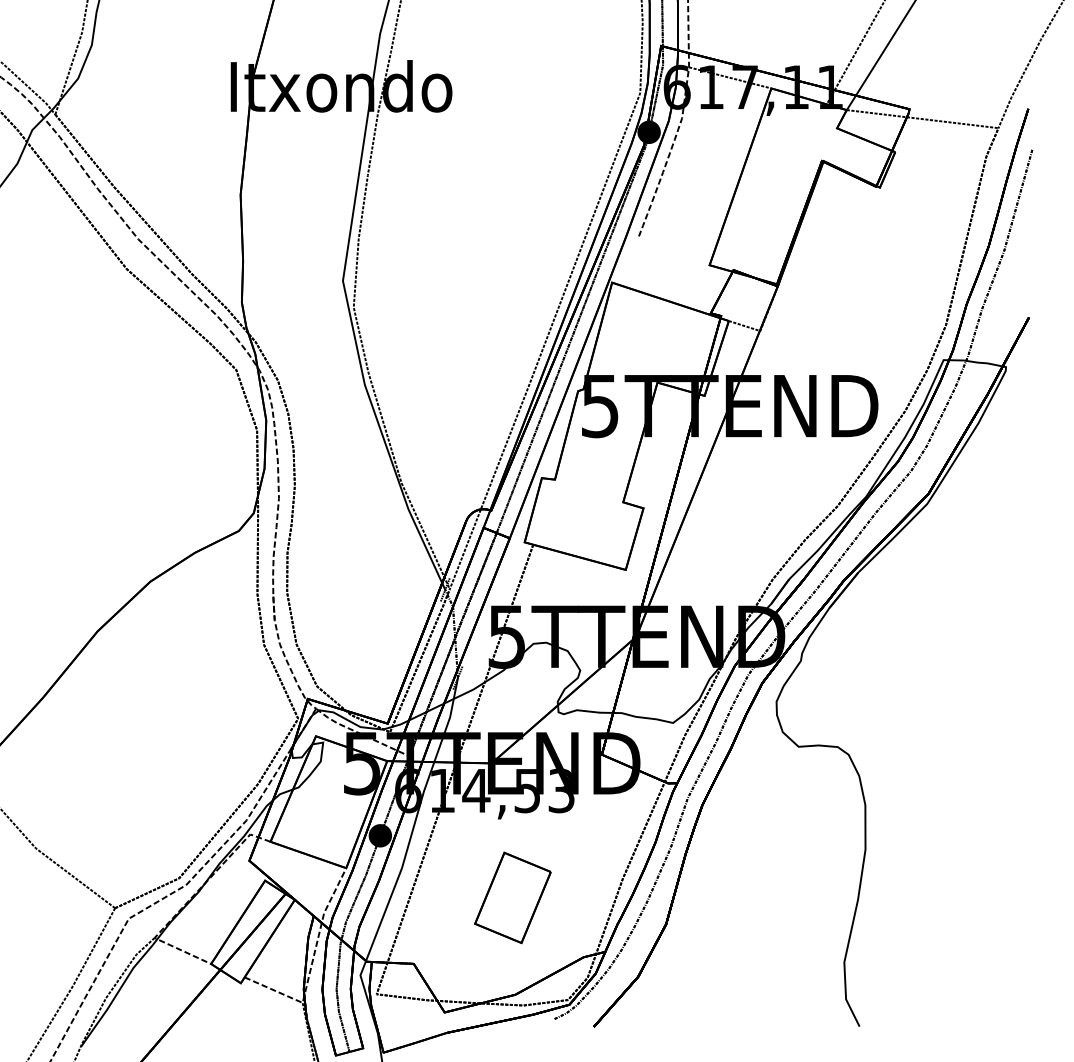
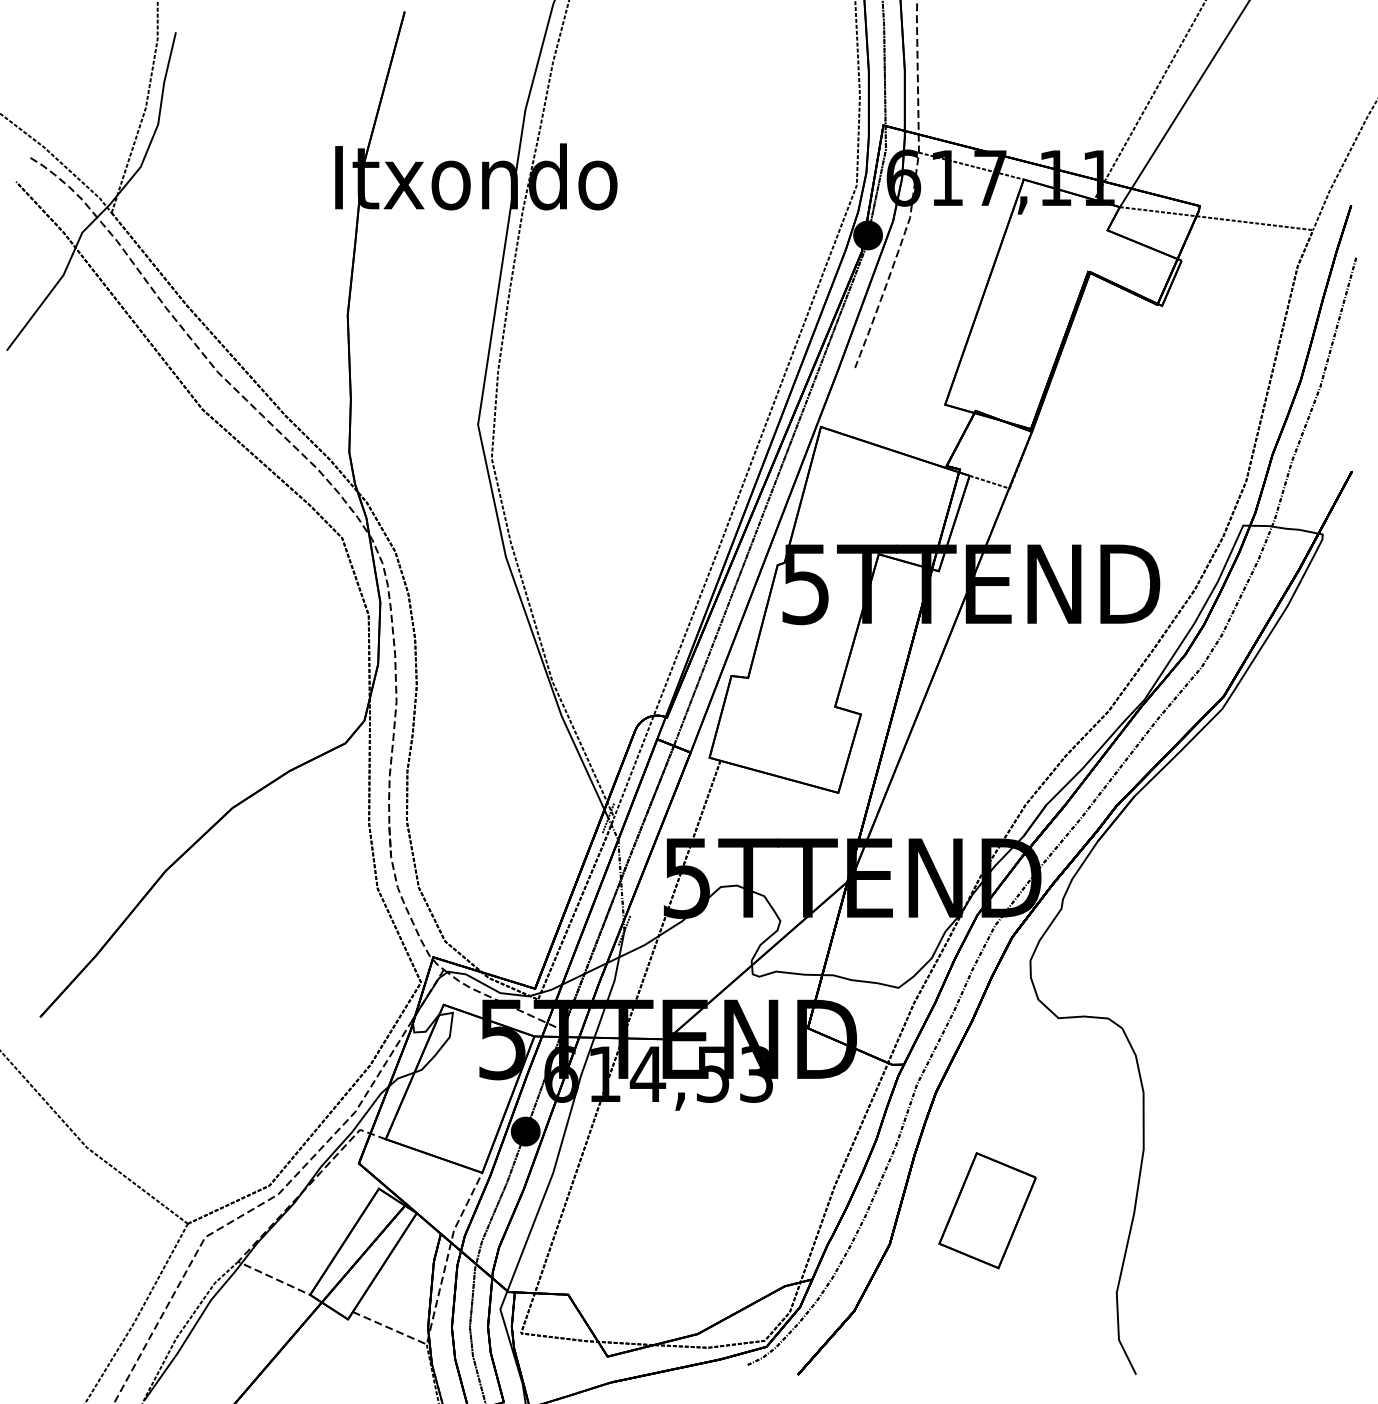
part: (512, 897) -> (987, 1210), moved

